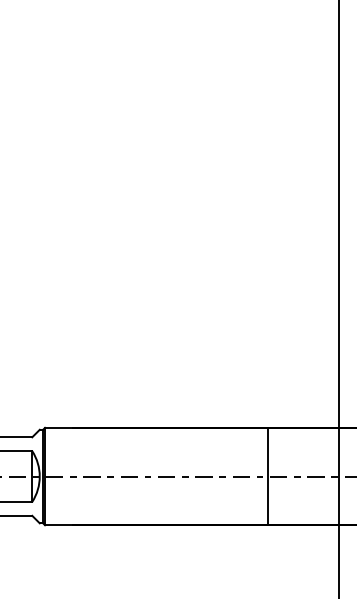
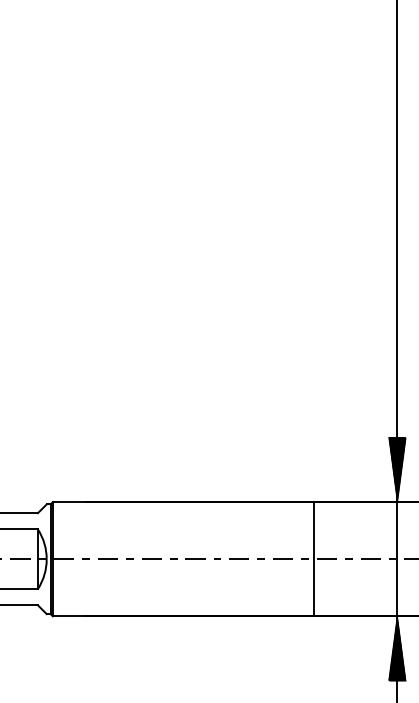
hatch: (337, 400) -> (396, 469), added
hatch: (337, 552) -> (396, 648), added

